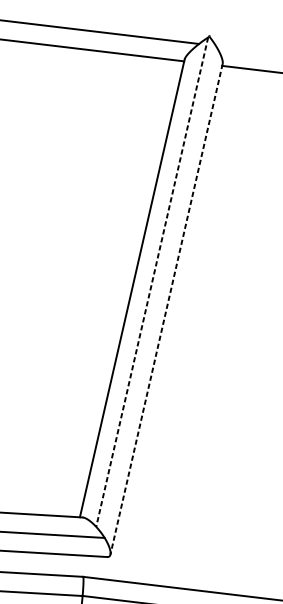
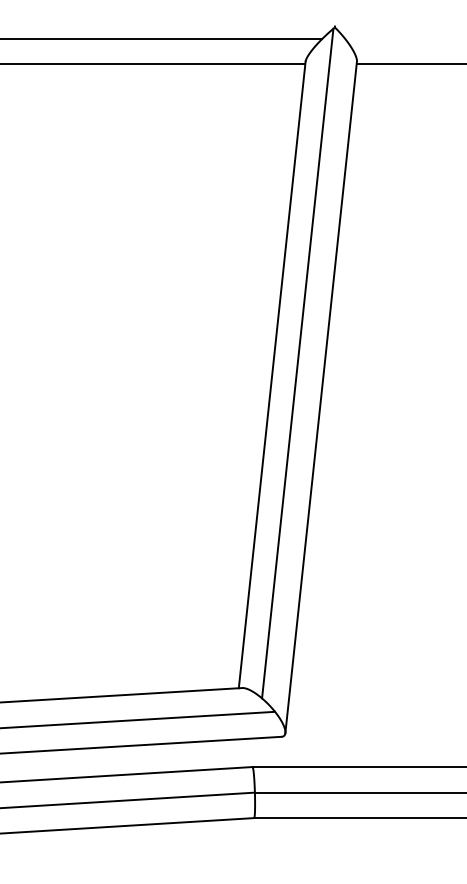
line: (152, 282) -> (297, 363), dashed -> solid
line: (166, 309) -> (321, 397), dashed -> solid

